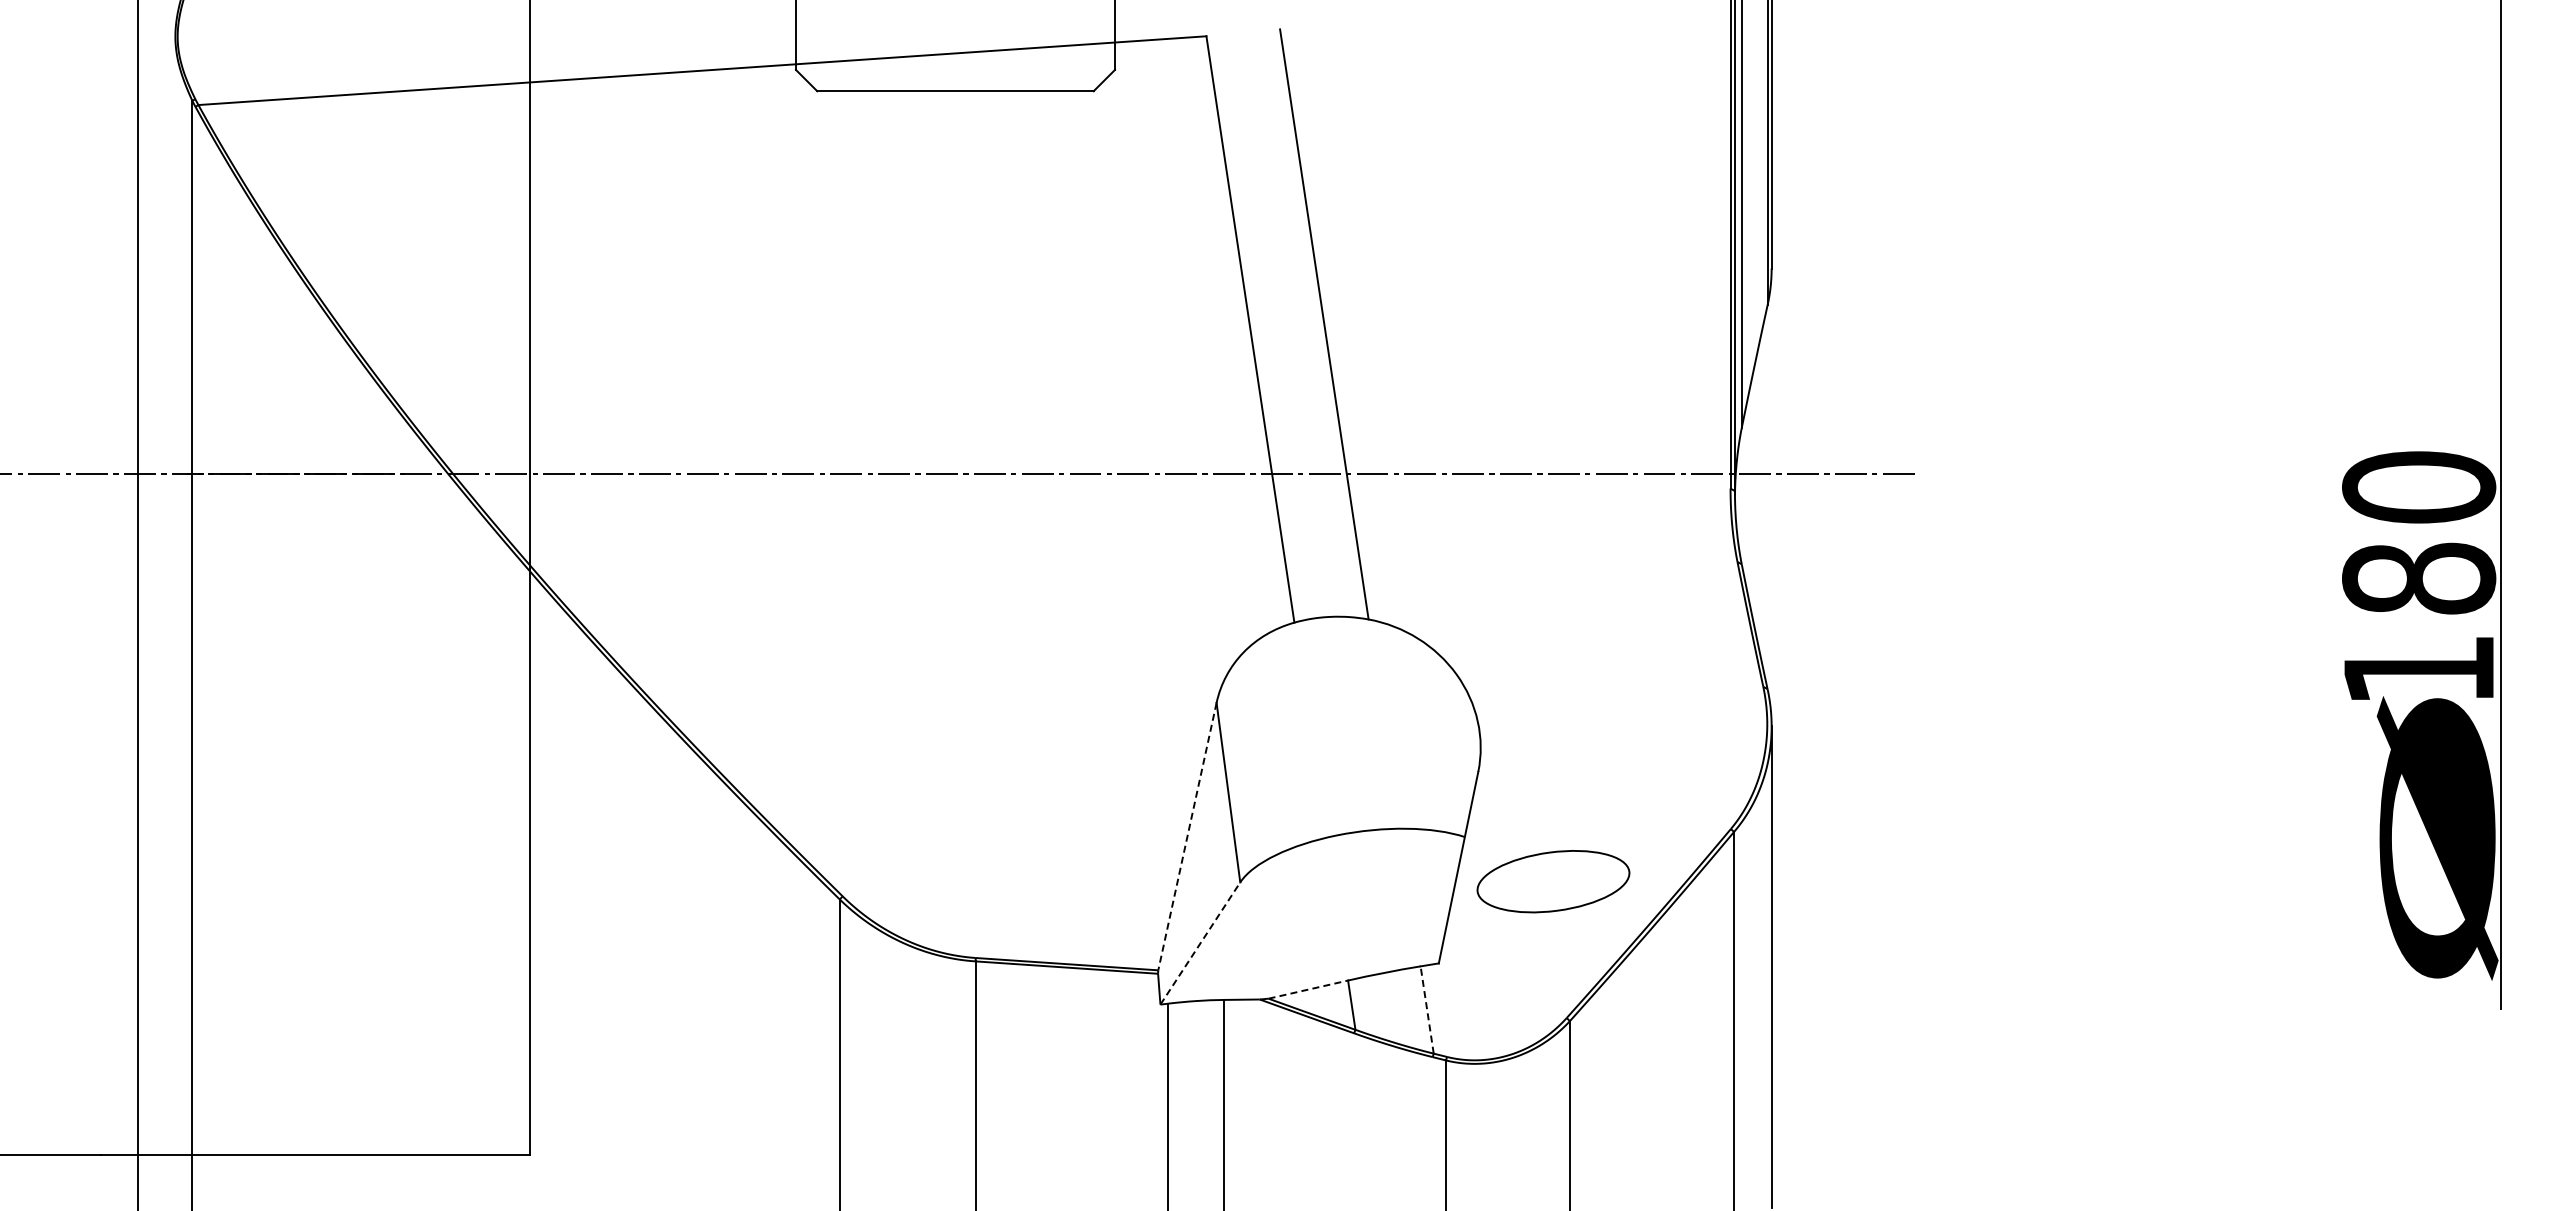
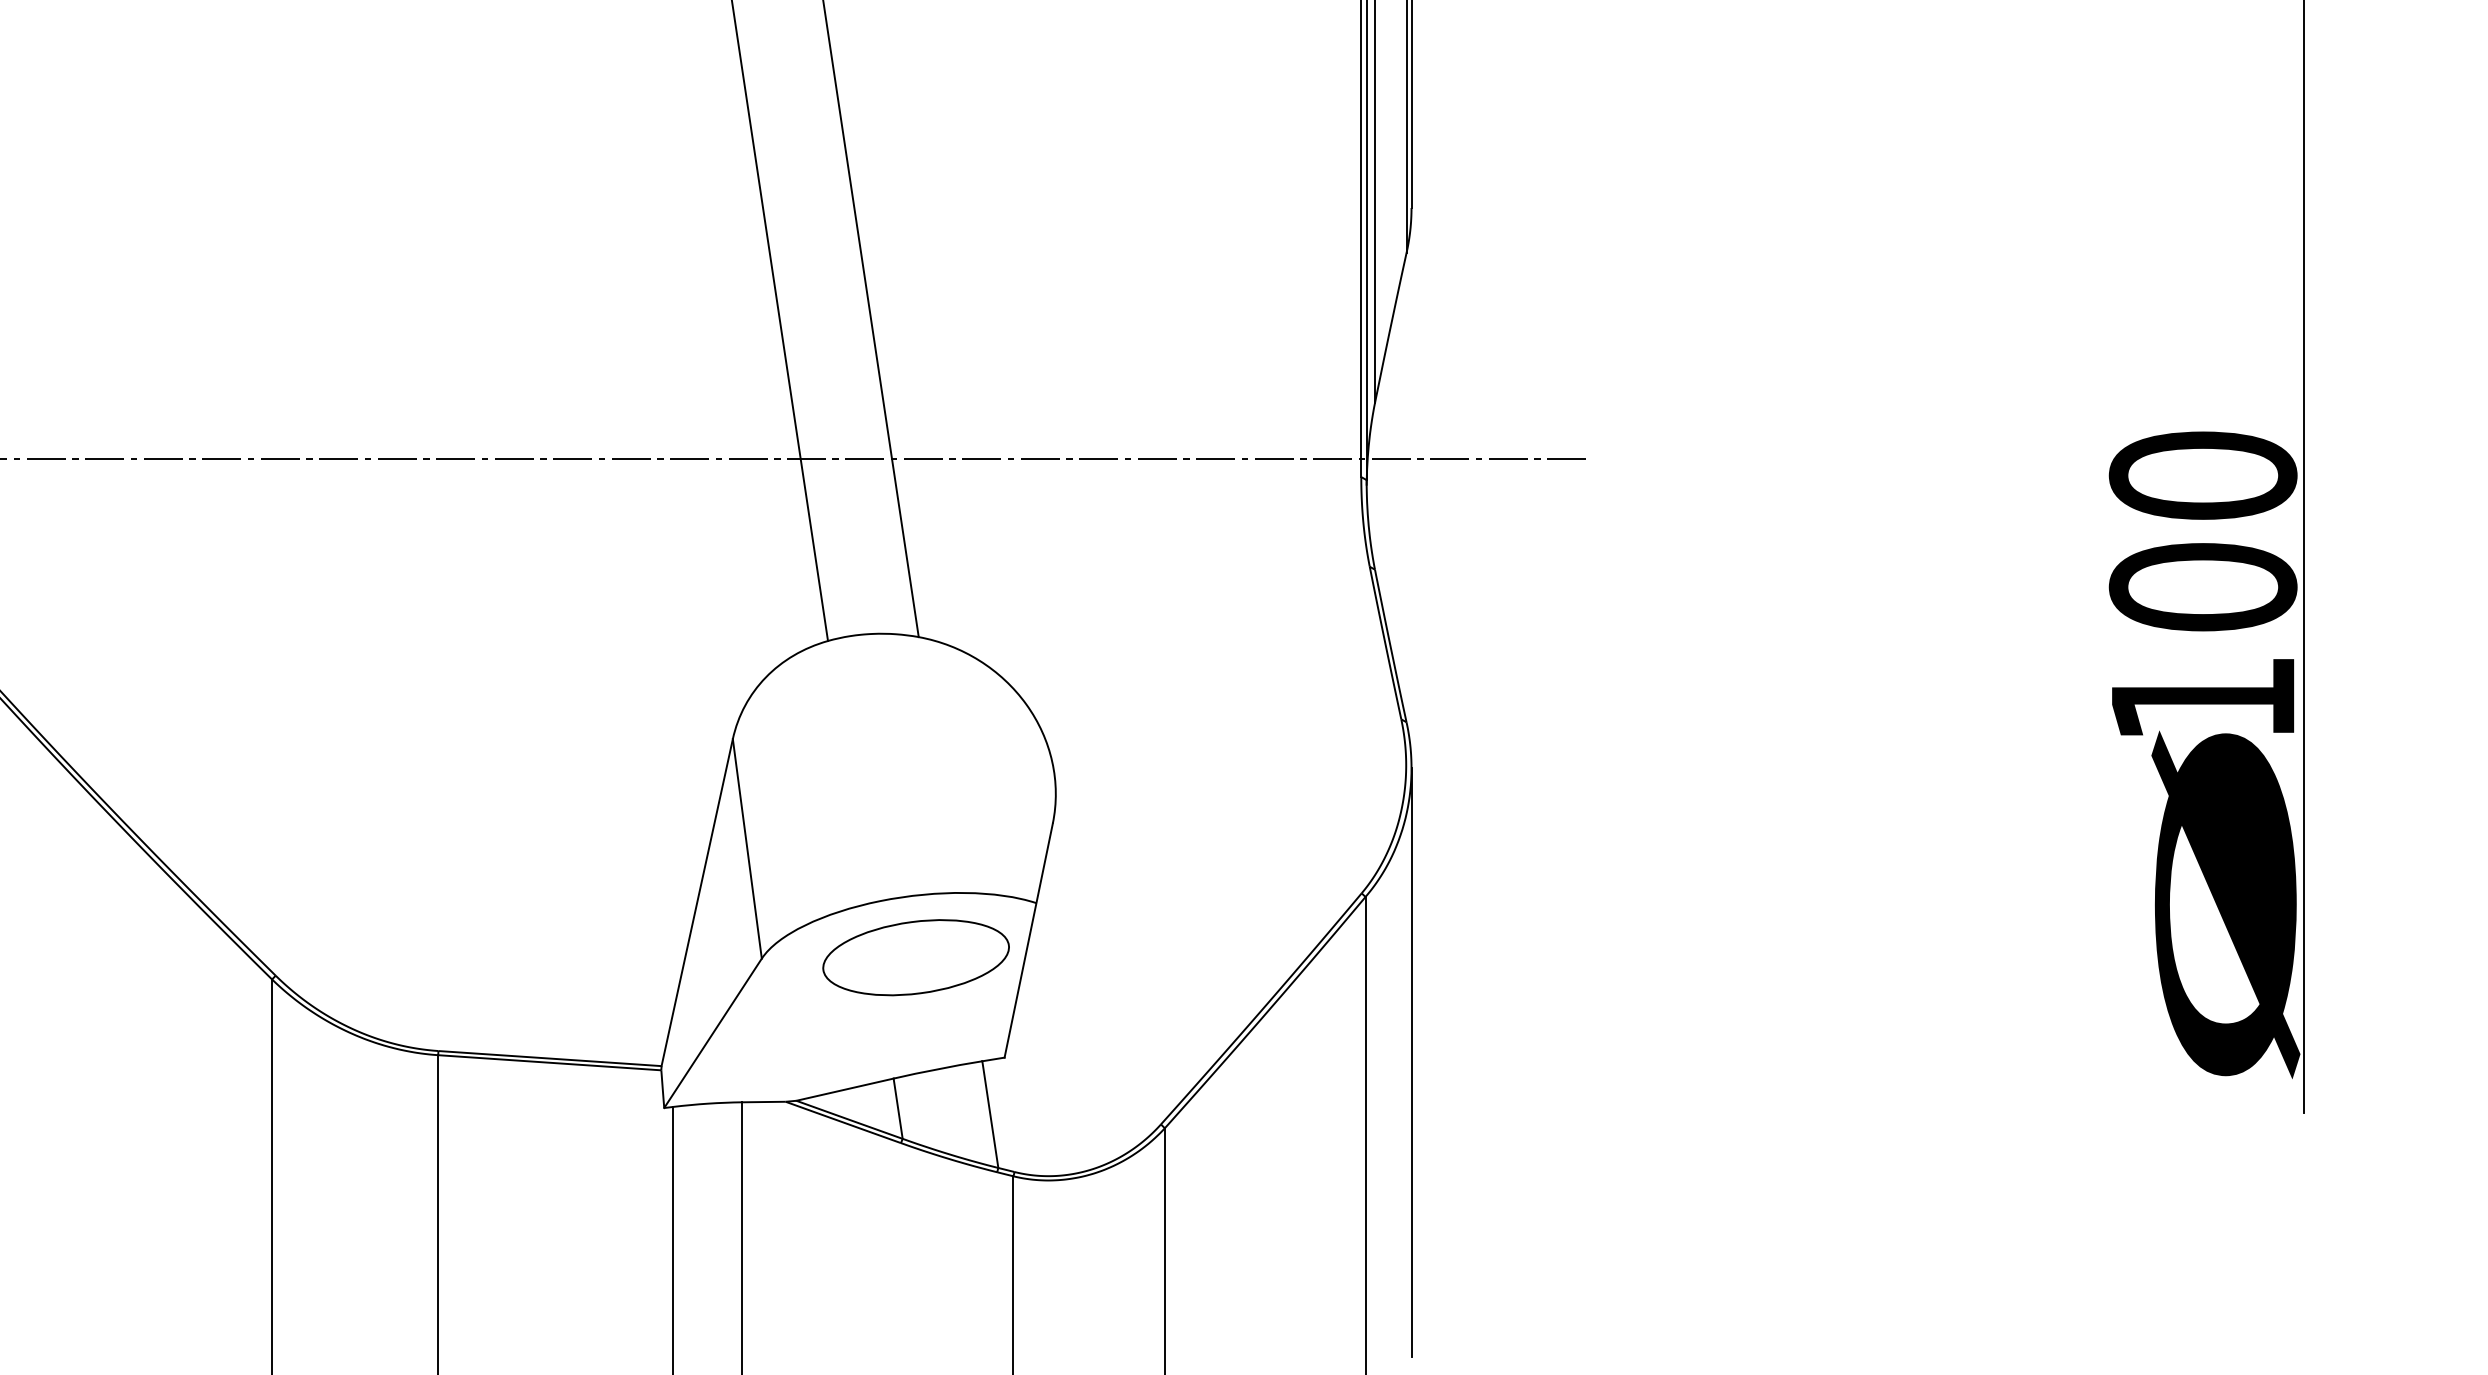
text: (2419, 578) -> (2203, 587), 180 -> 100
line: (1187, 836) -> (697, 902), dashed -> solid
part: (1553, 881) -> (916, 957), moved
line: (1200, 943) -> (713, 1033), dashed -> solid
line: (1308, 989) -> (845, 1089), dashed -> solid
line: (1427, 1009) -> (990, 1114), dashed -> solid

